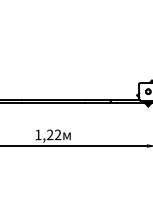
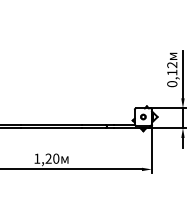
text: (58, 134) -> (56, 158), 1,22 -> 1,20

